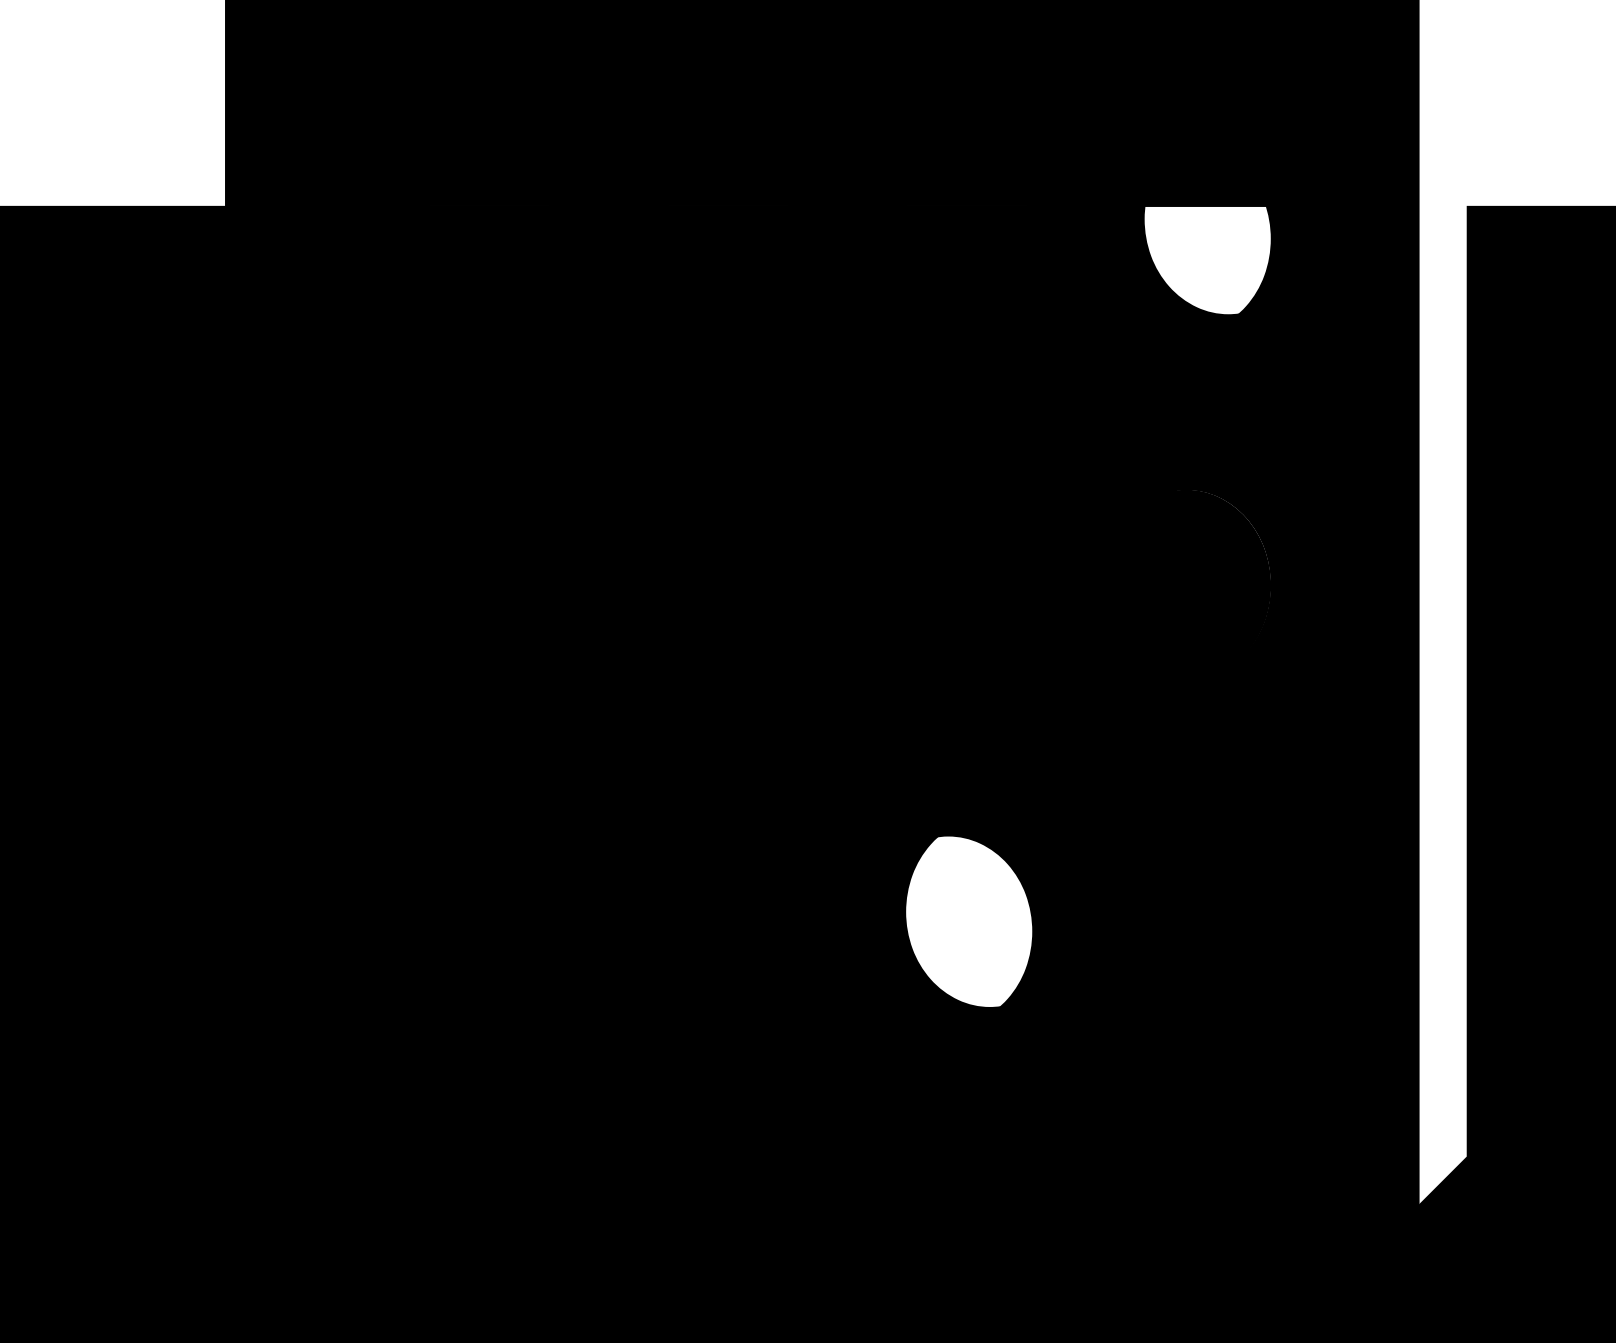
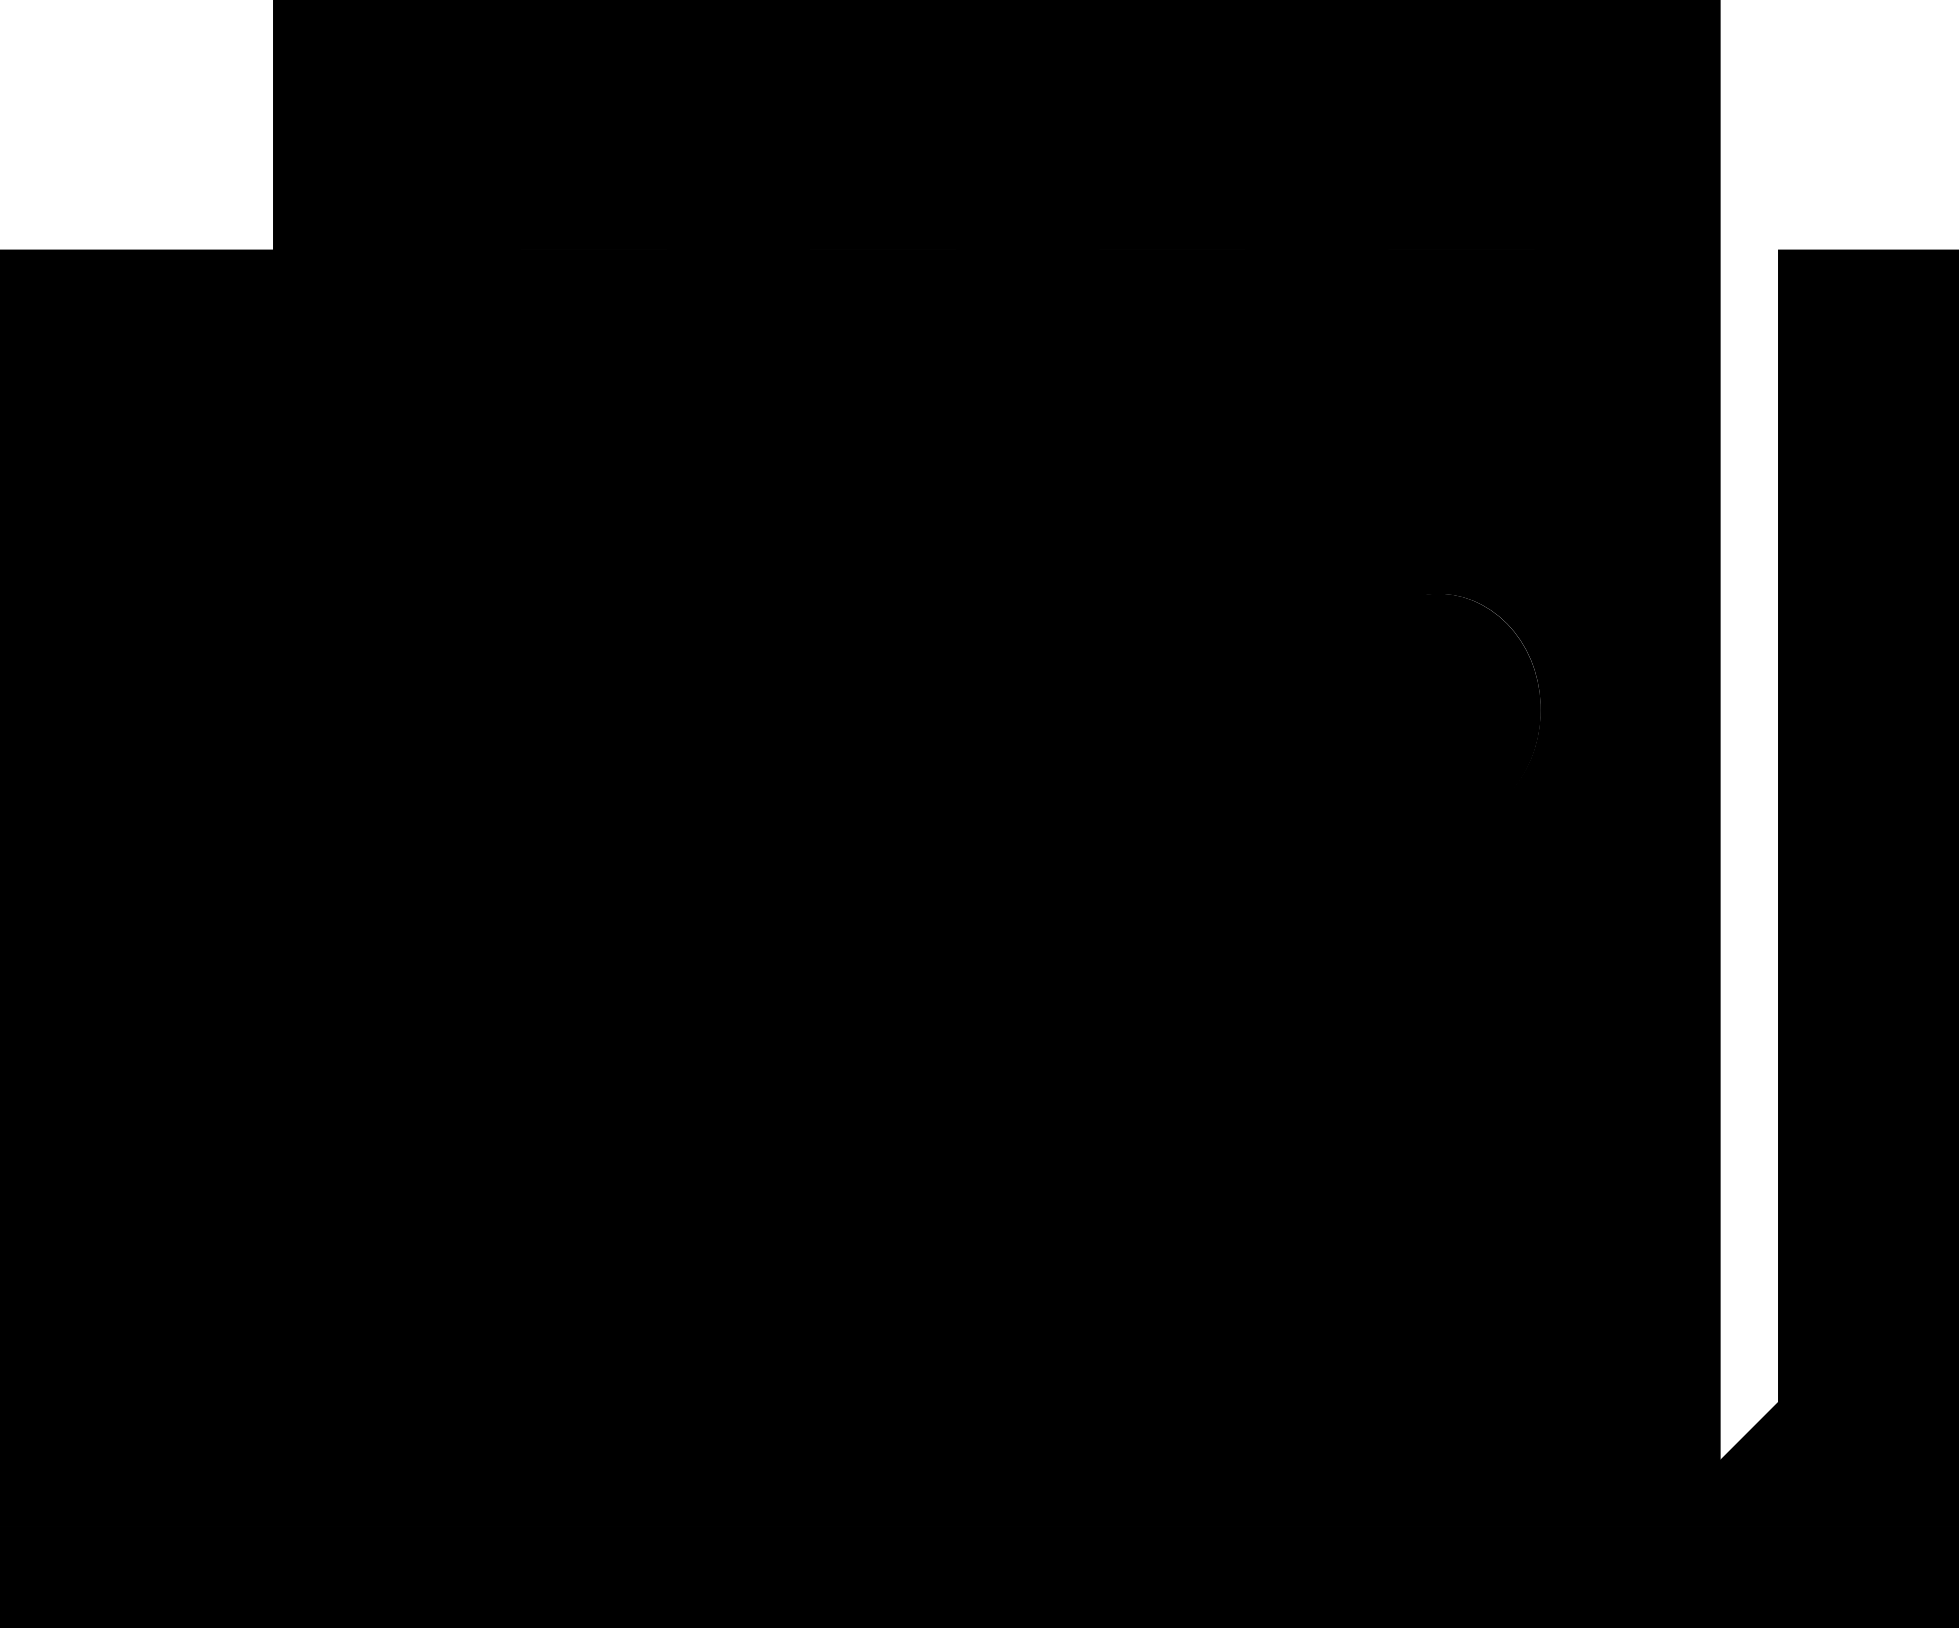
fill: (1207, 260) -> (1463, 315), added
fill: (969, 921) -> (1175, 1117), added

